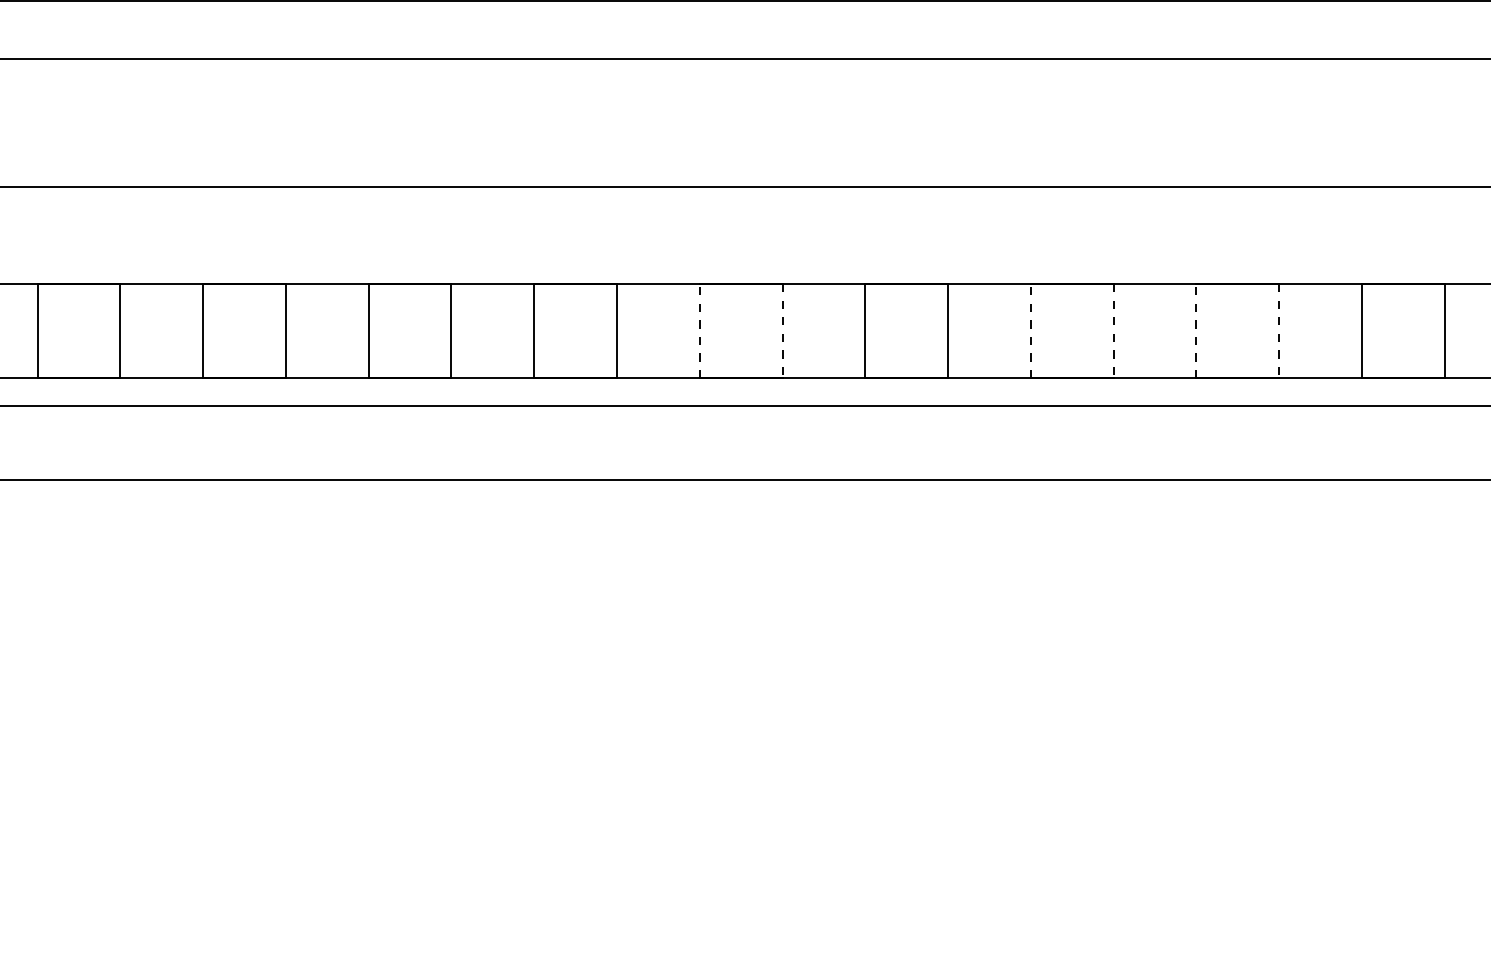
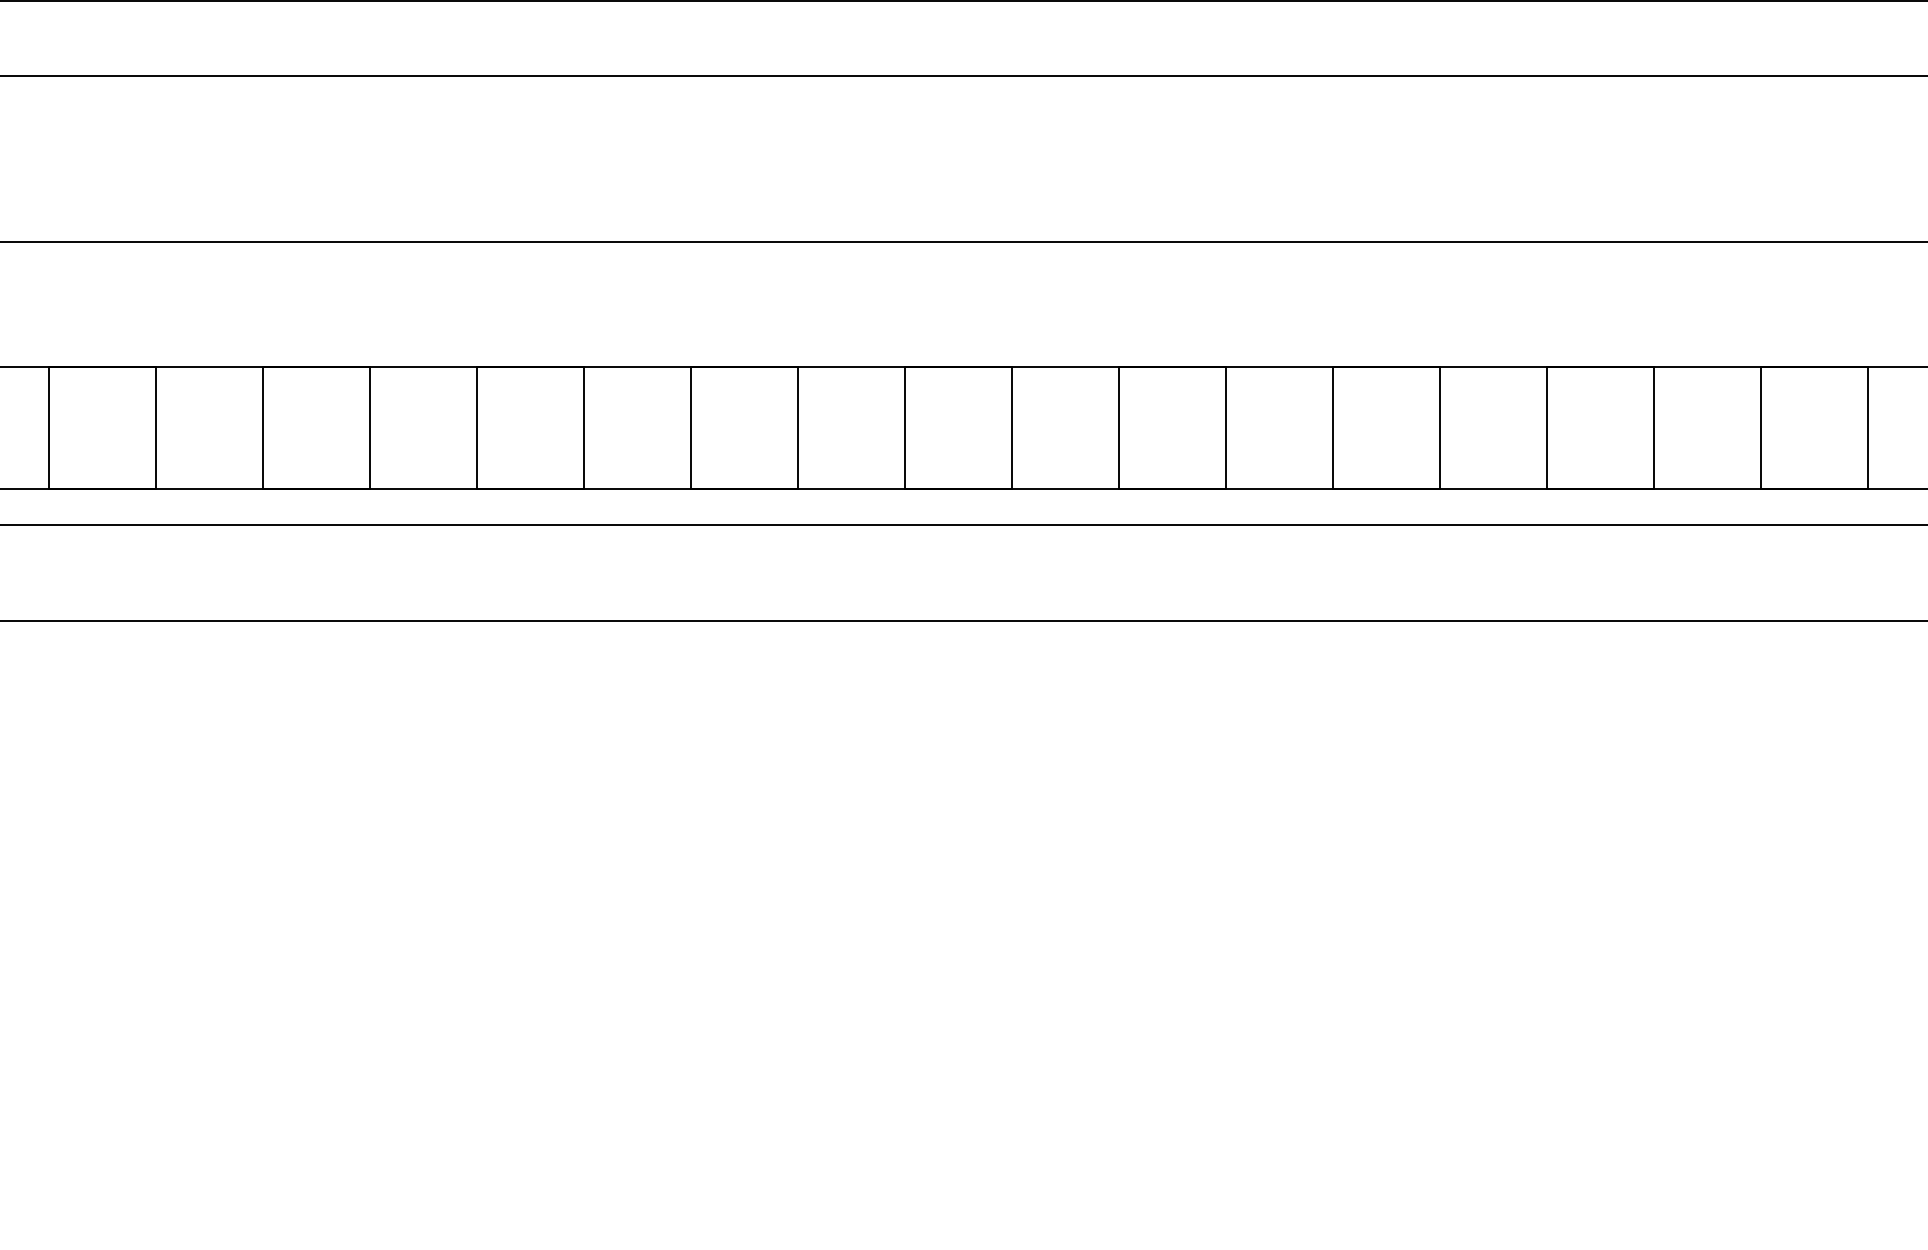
line: (699, 331) -> (904, 428), dashed -> solid
line: (782, 331) -> (1011, 428), dashed -> solid
line: (1030, 331) -> (1332, 428), dashed -> solid
line: (1113, 331) -> (1439, 428), dashed -> solid
line: (1196, 331) -> (1546, 428), dashed -> solid
line: (1278, 331) -> (1653, 428), dashed -> solid

